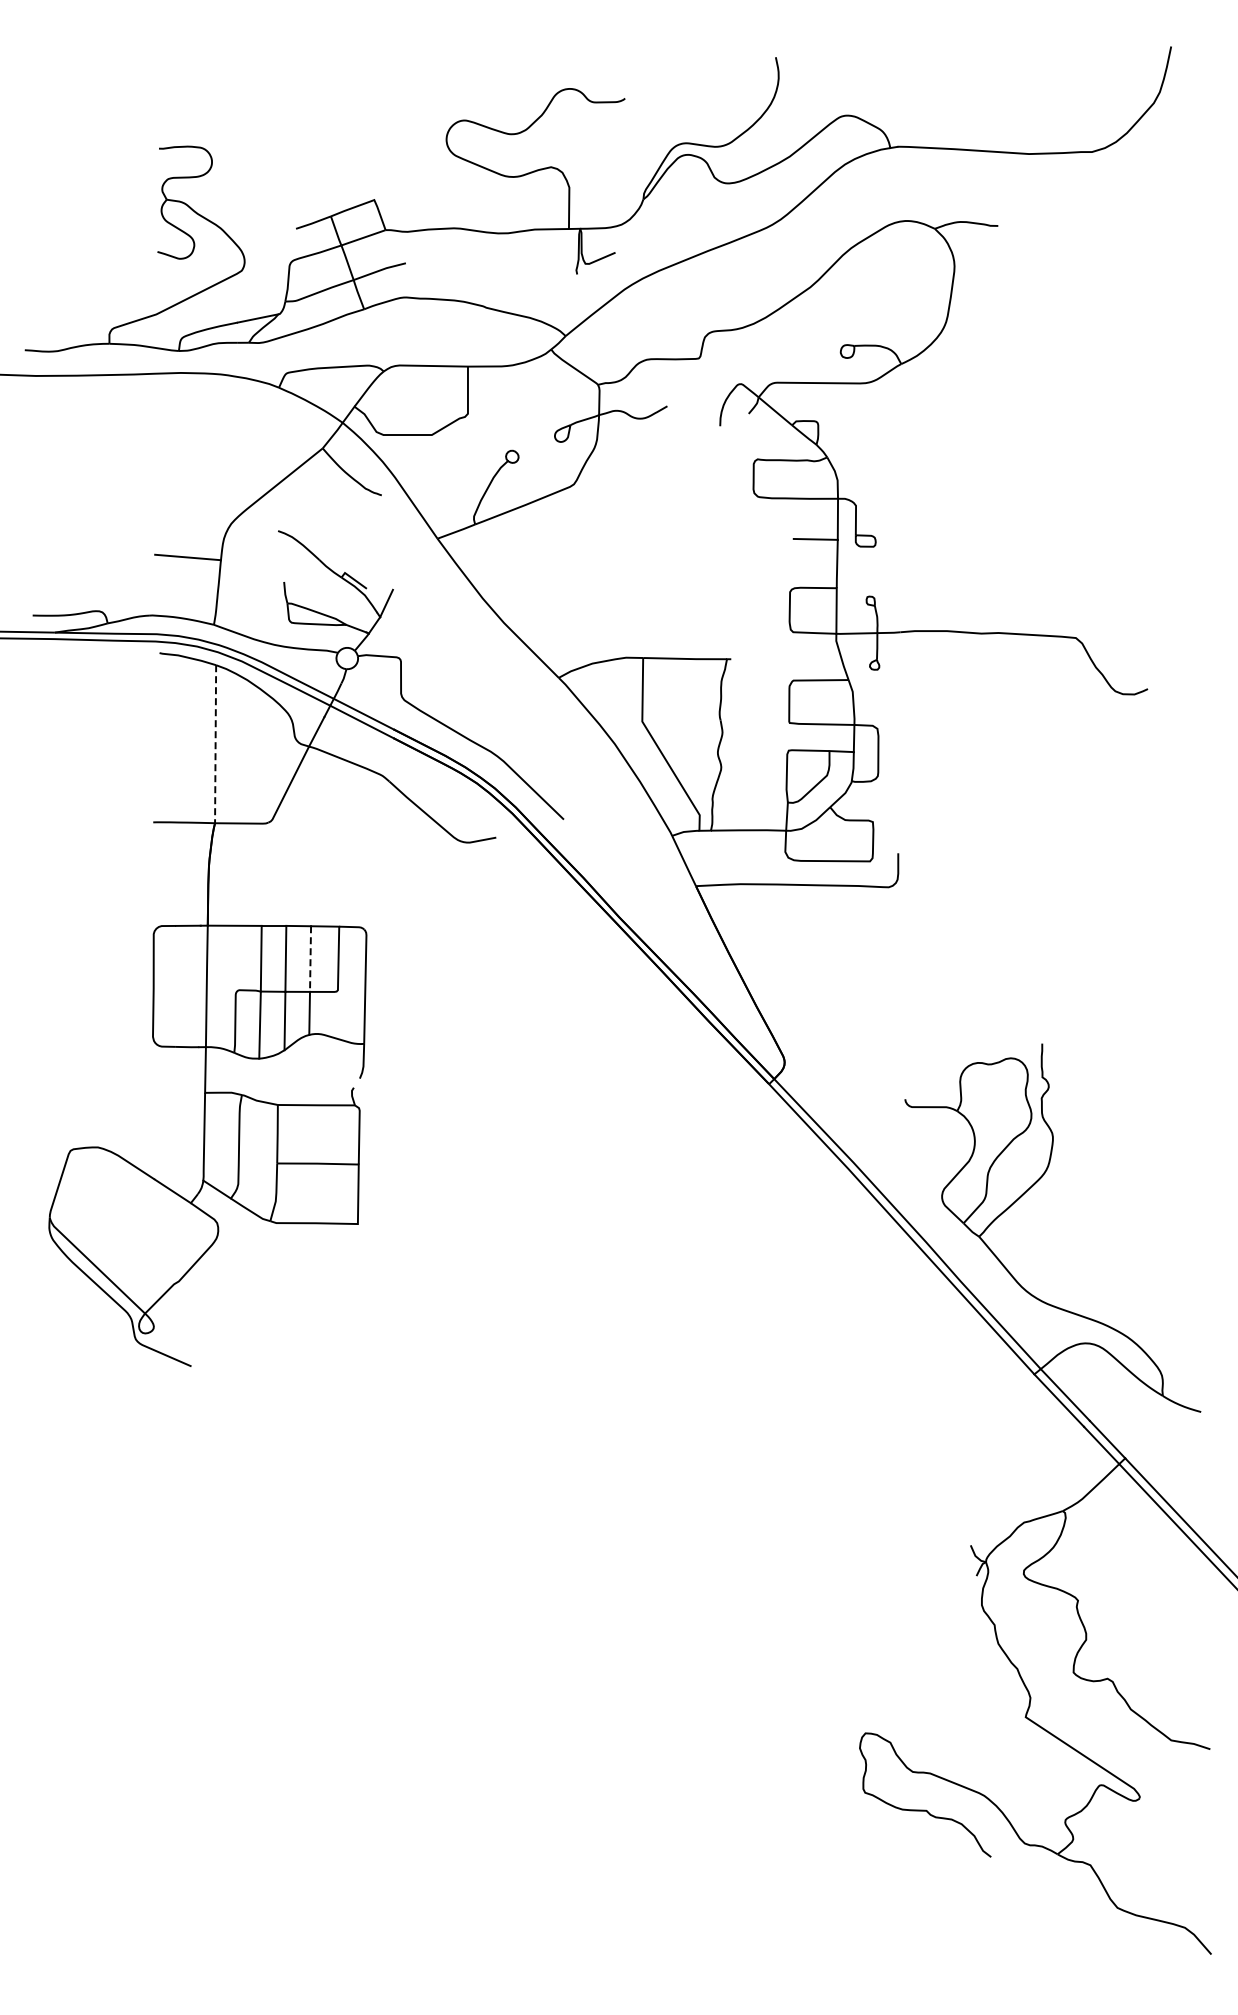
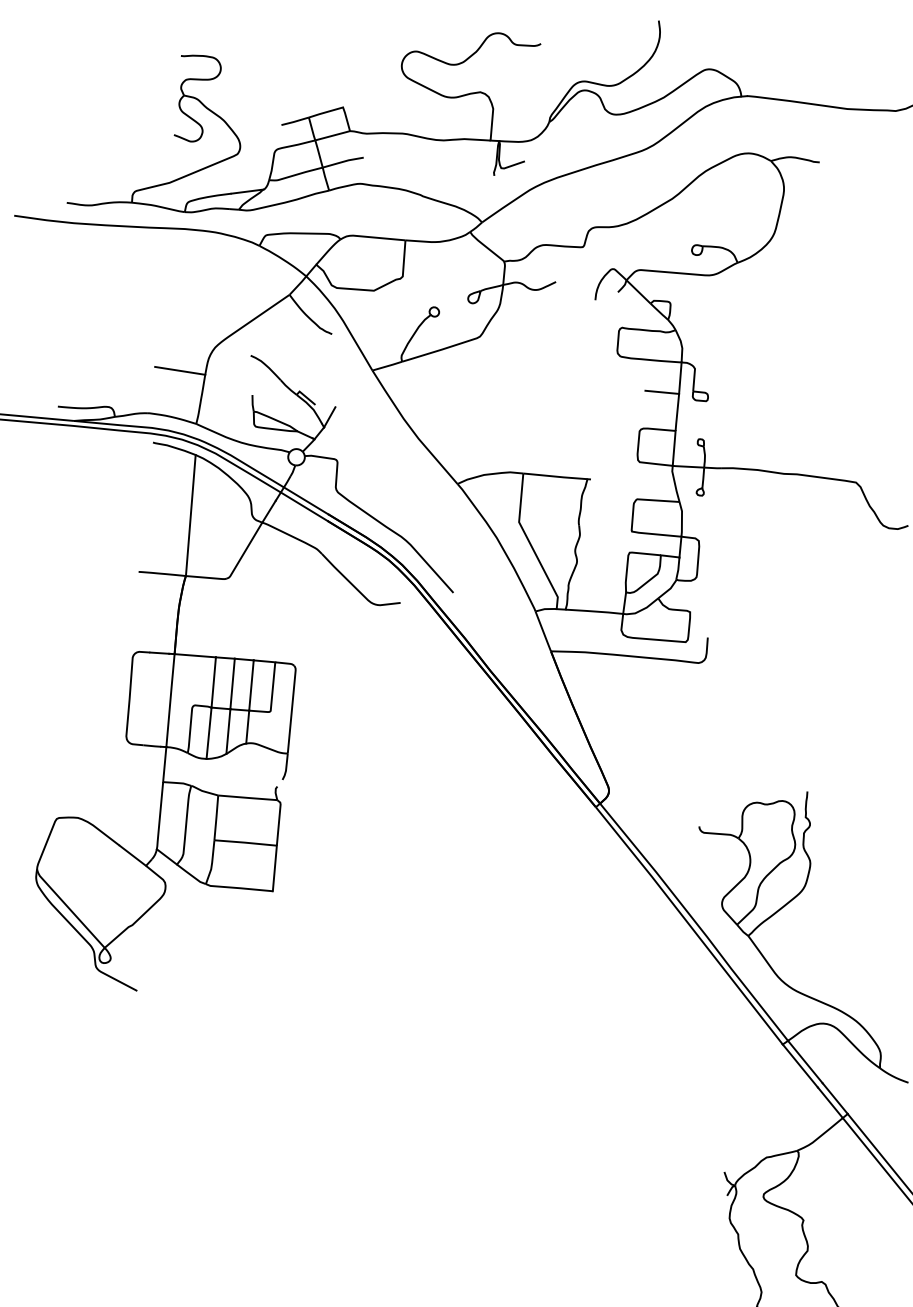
line: (215, 744) -> (190, 515), dashed -> solid
line: (310, 959) -> (251, 685), dashed -> solid

